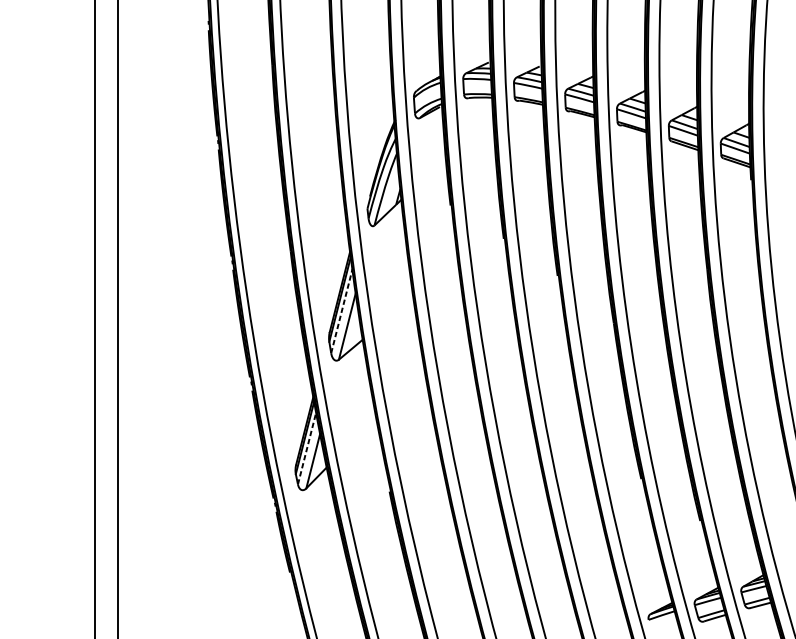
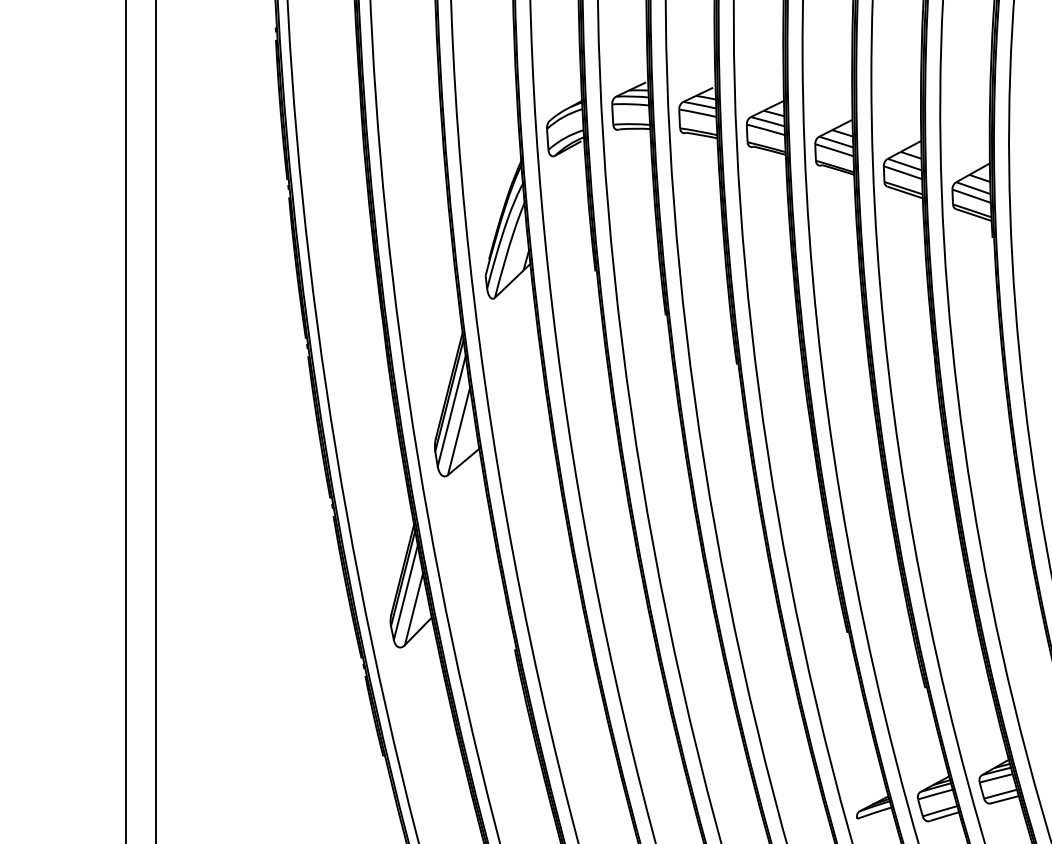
line: (341, 310) -> (451, 410), dashed -> solid
line: (307, 447) -> (406, 591), dashed -> solid

